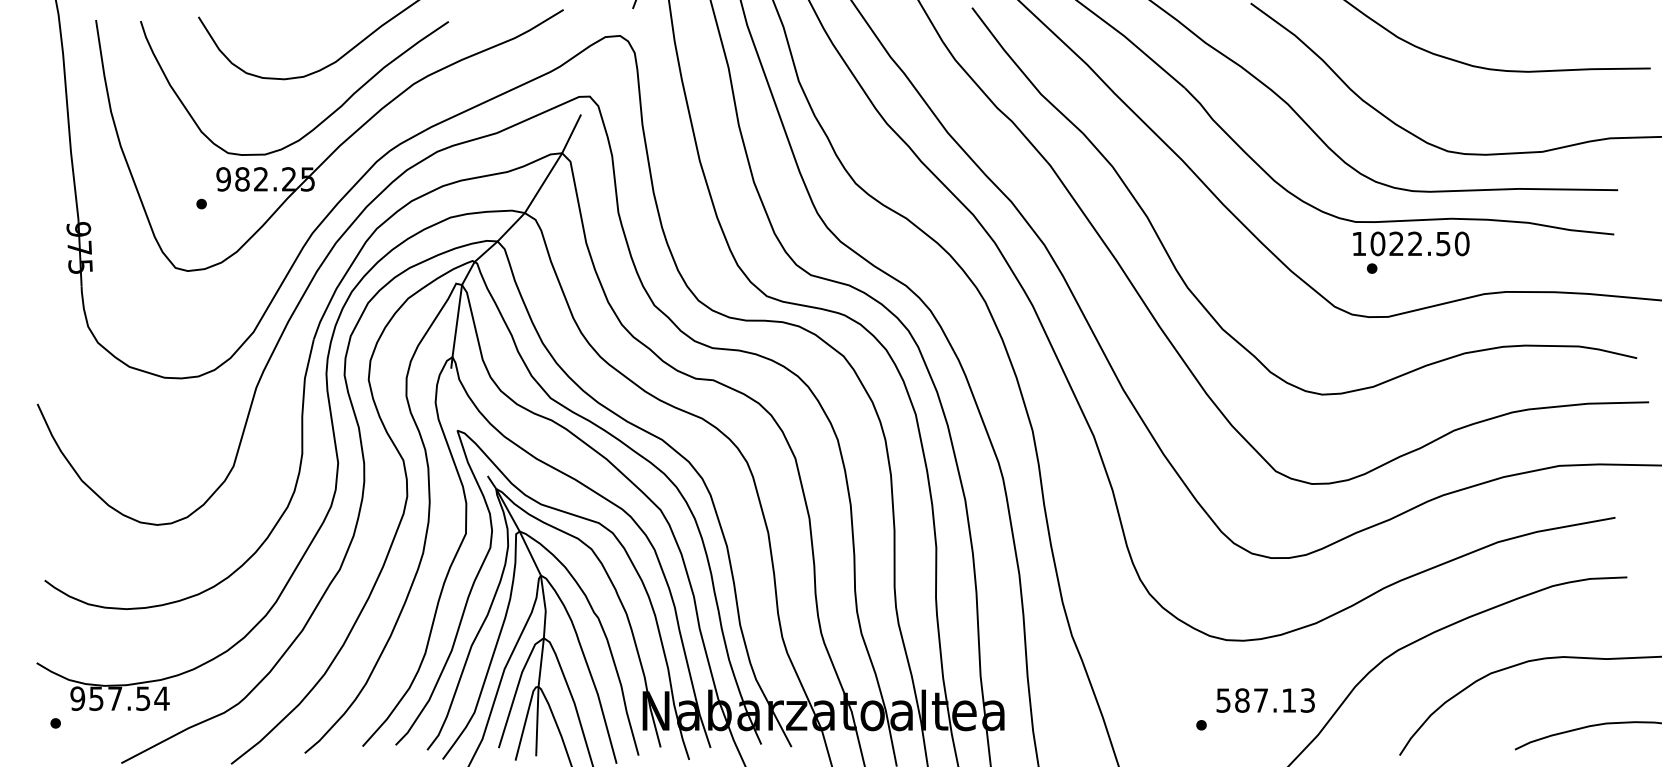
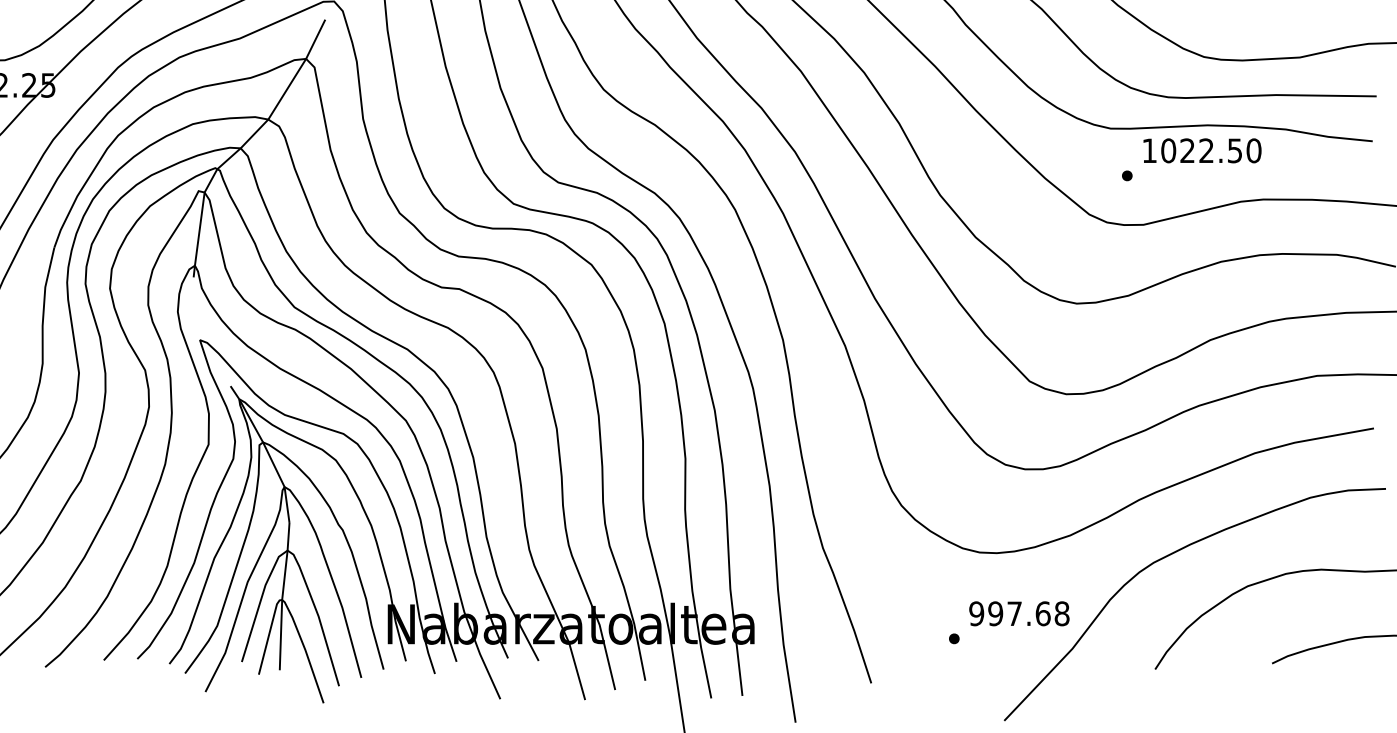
text: (1411, 243) -> (1202, 150), moved
text: (1265, 700) -> (1019, 613), 587.13 -> 997.68

